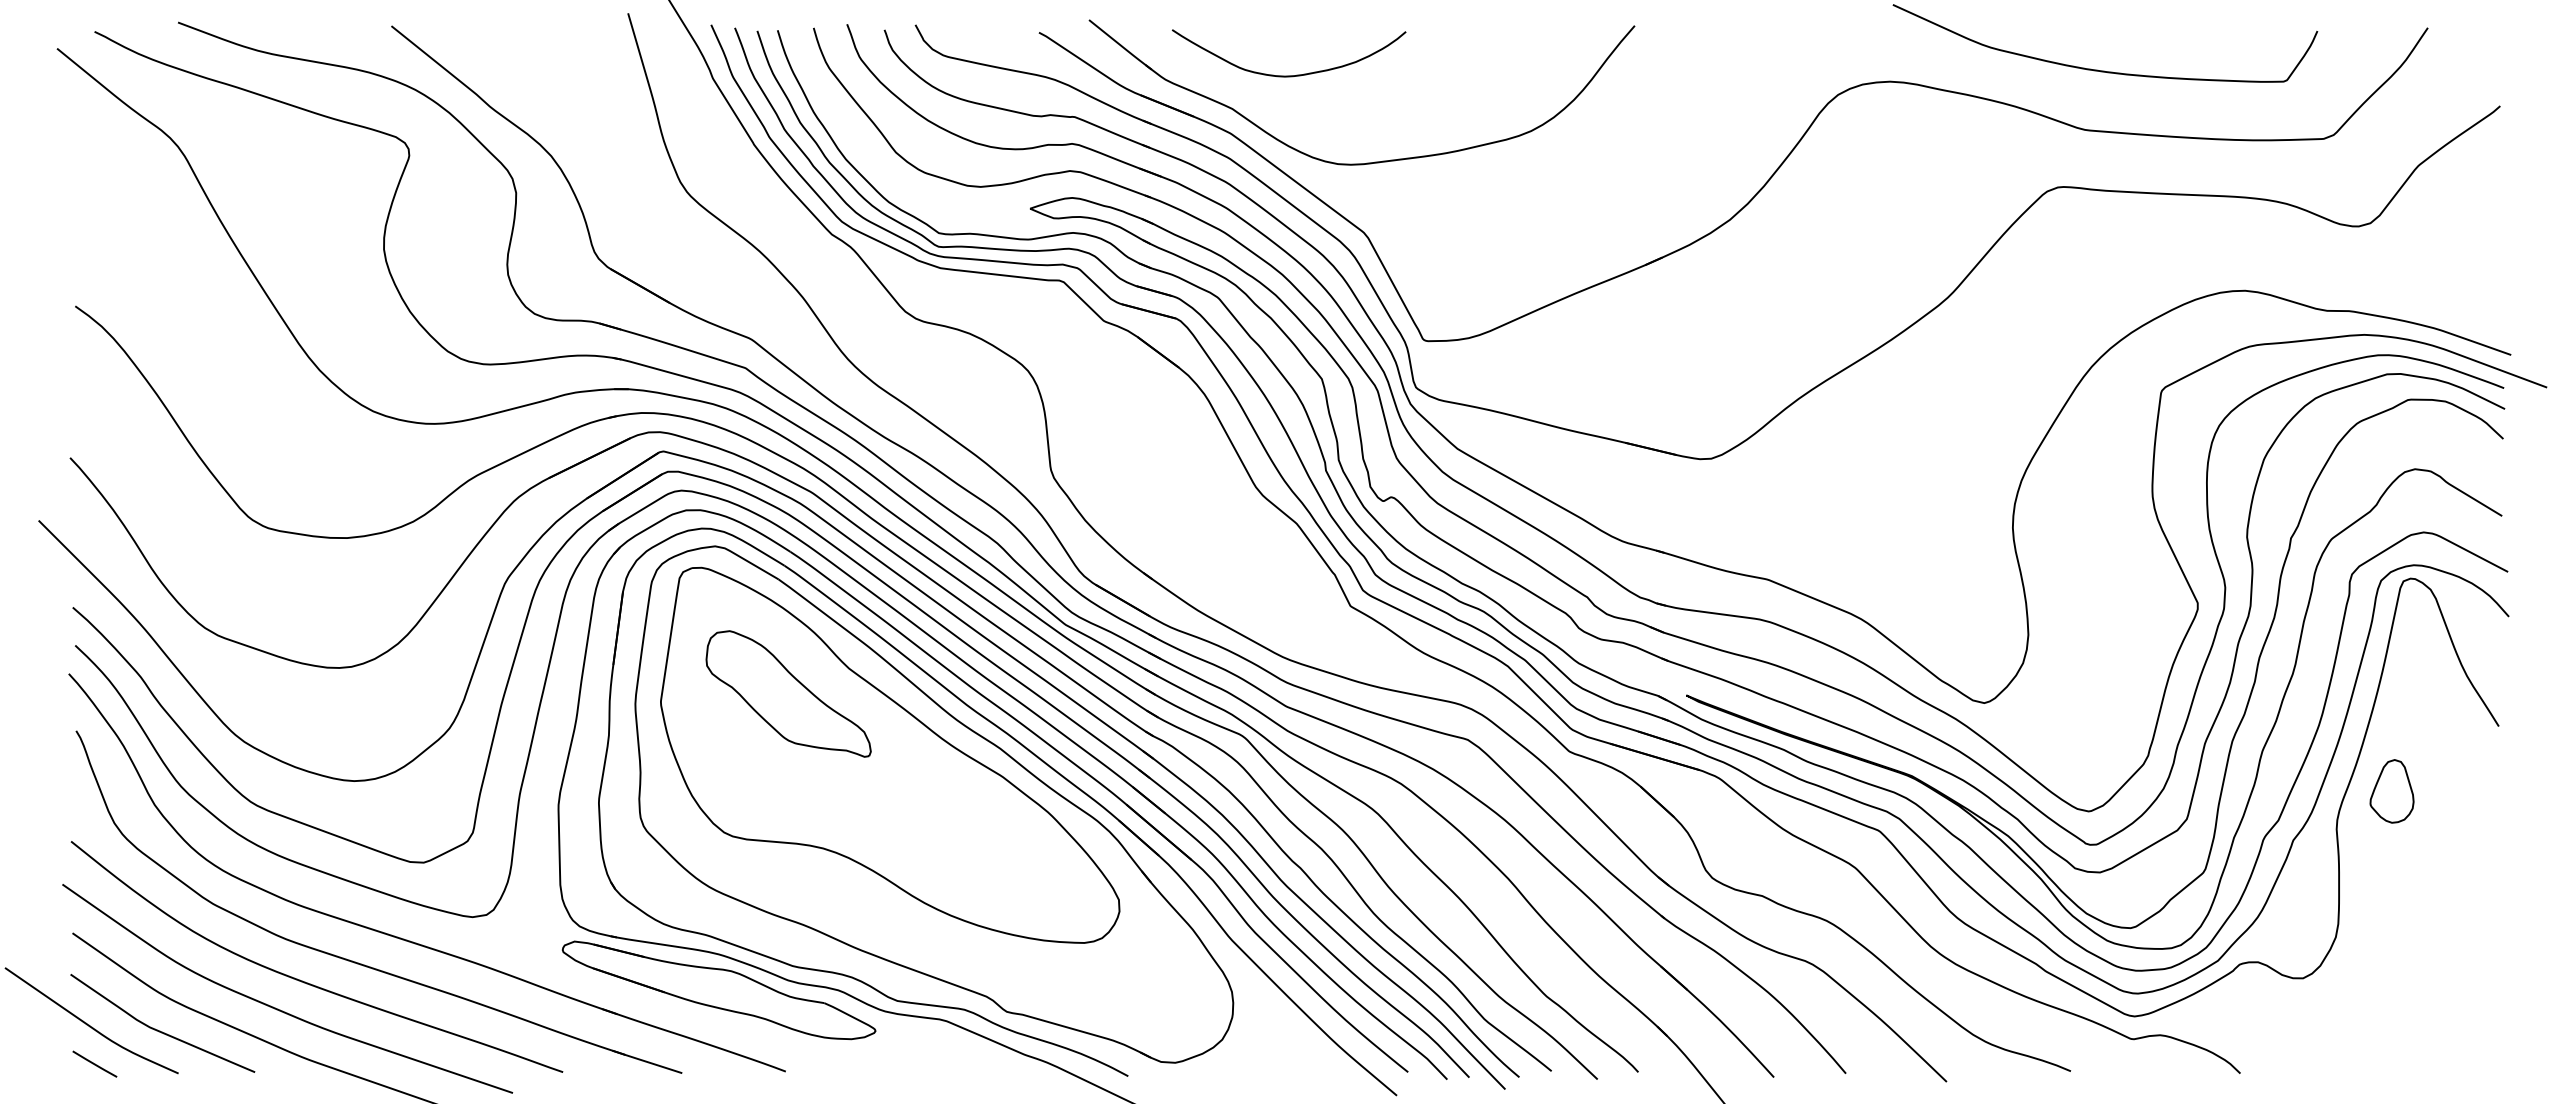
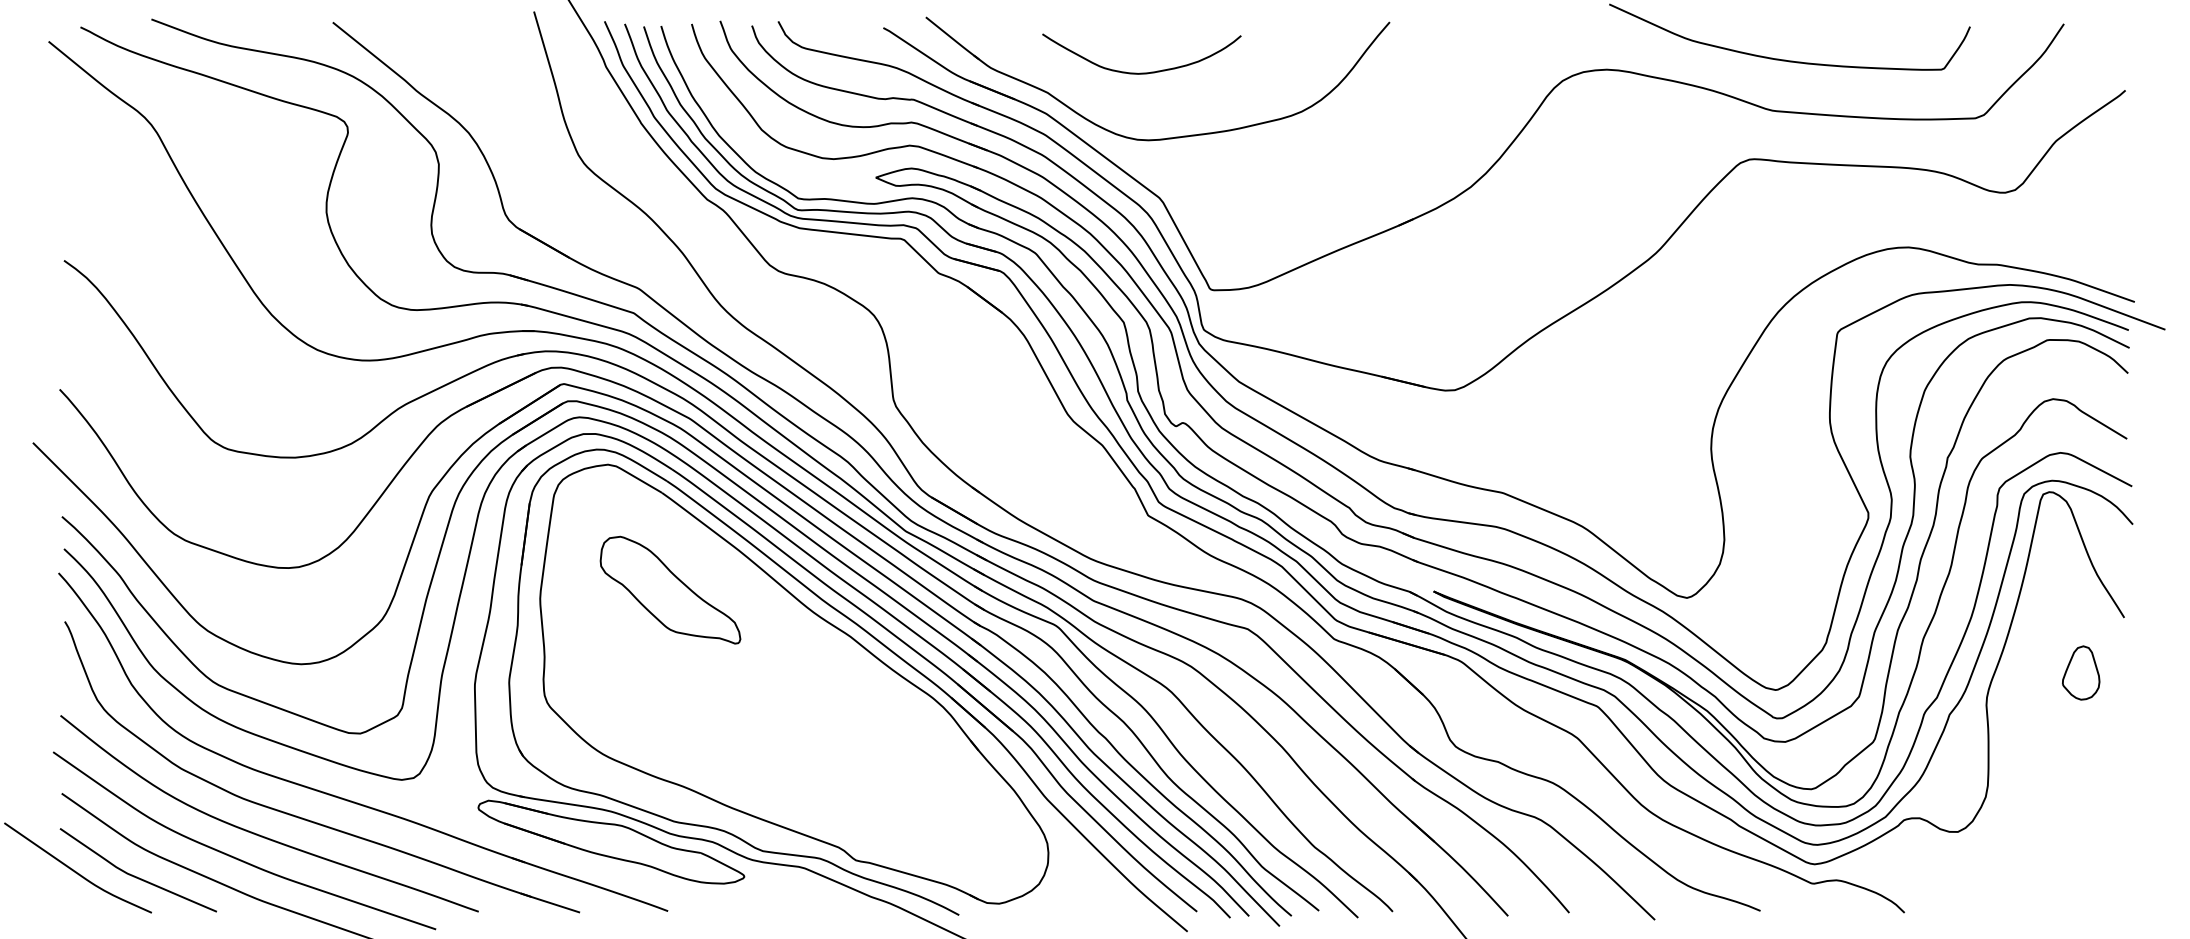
curve: (1289, 75) -> (1142, 72), moved
part: (890, 754) -> (757, 641), removed
part: (2391, 791) -> (2080, 673), moved
line: (94, 1063) -> (80, 904), removed

